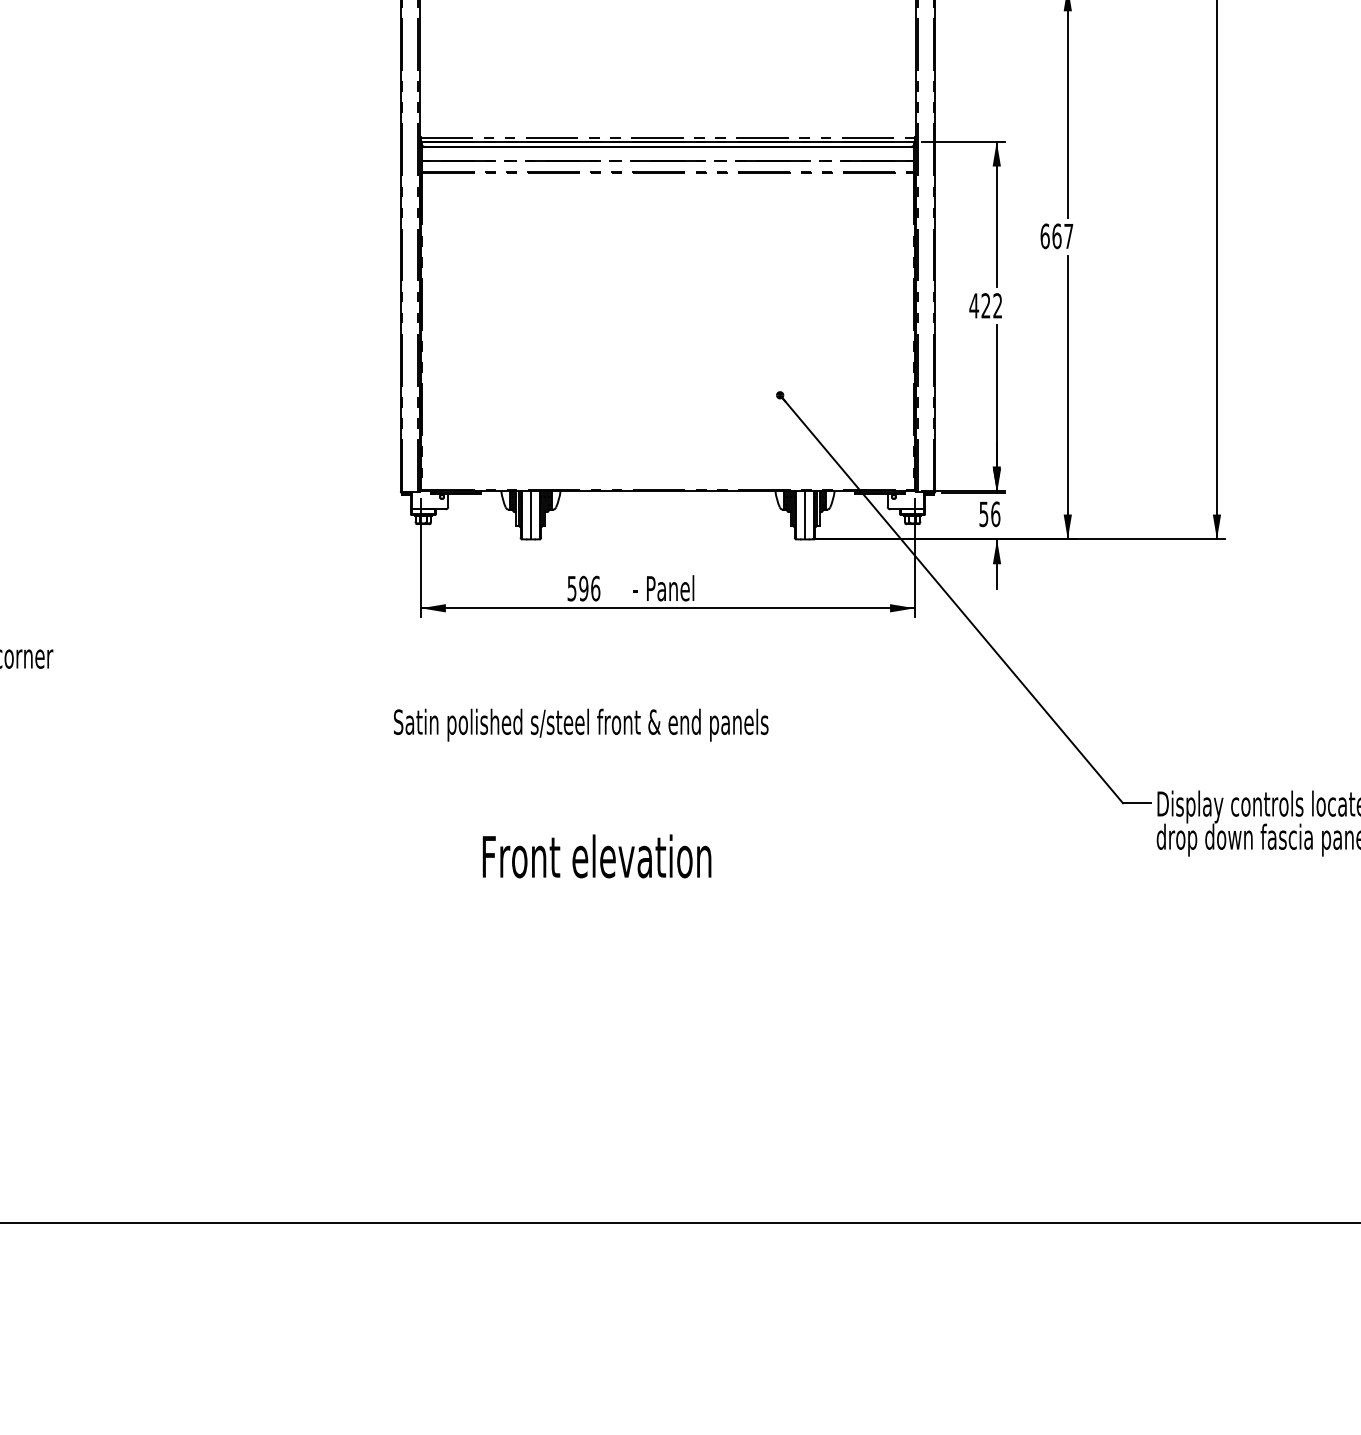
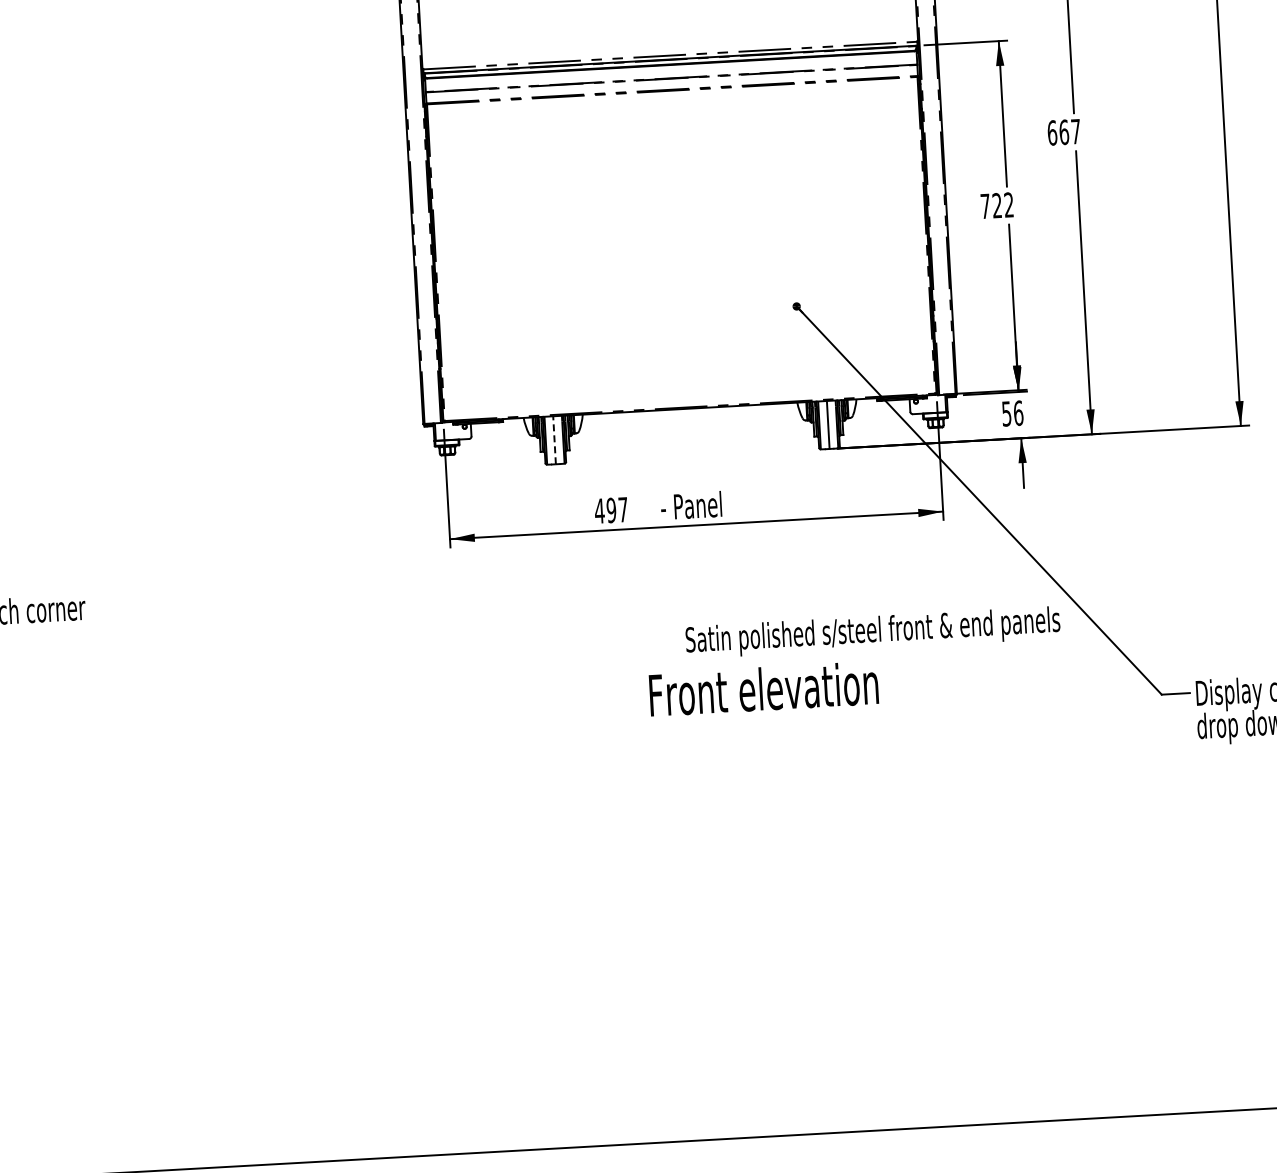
text: (974, 305) -> (985, 205), 422 -> 722
line: (530, 514) -> (554, 439), solid -> dashed
text: (583, 588) -> (611, 510), 596 -> 497
text: (581, 724) -> (873, 631), moved
text: (596, 856) -> (763, 689), moved

